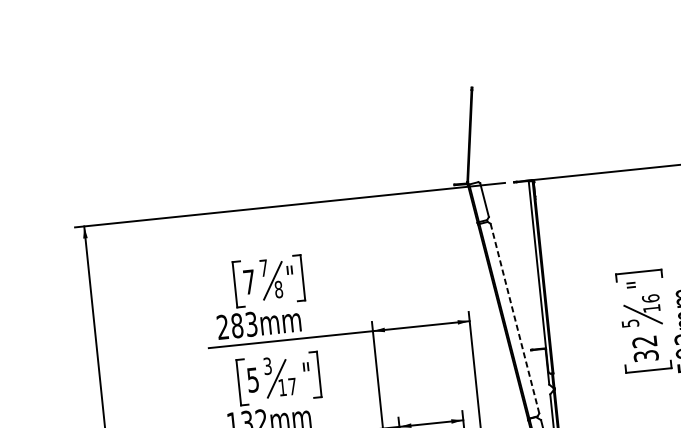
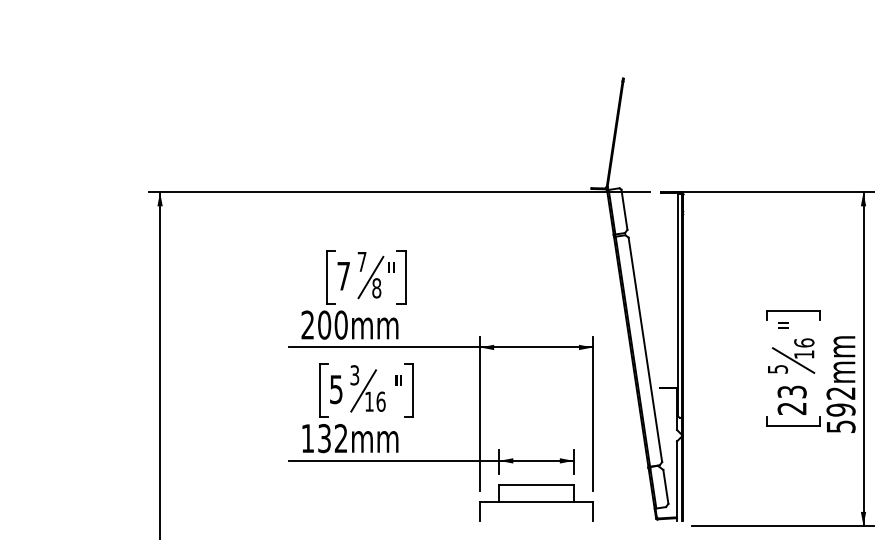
line: (515, 318) -> (645, 349), dashed -> solid
text: (244, 324) -> (332, 324), 283mm -> 200mm
text: (644, 348) -> (791, 399), 32 -> 23
text: (292, 386) -> (380, 401), 17 -> 16

